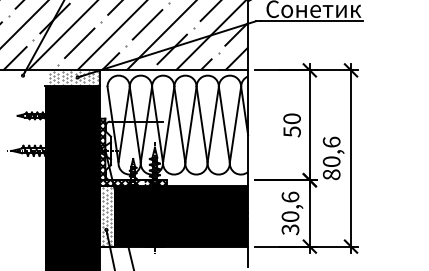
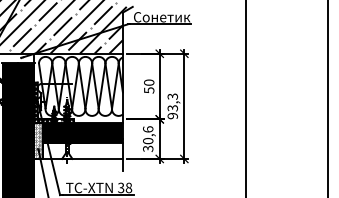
hatch: (73, 78) -> (18, 58), removed
text: (331, 158) -> (172, 106), 80,6 -> 93,3
fill: (180, 232) -> (82, 150), removed

